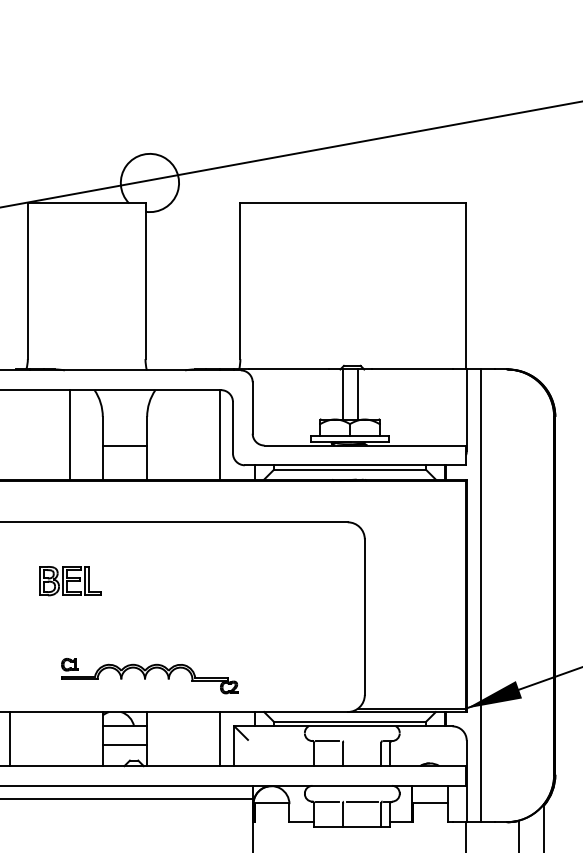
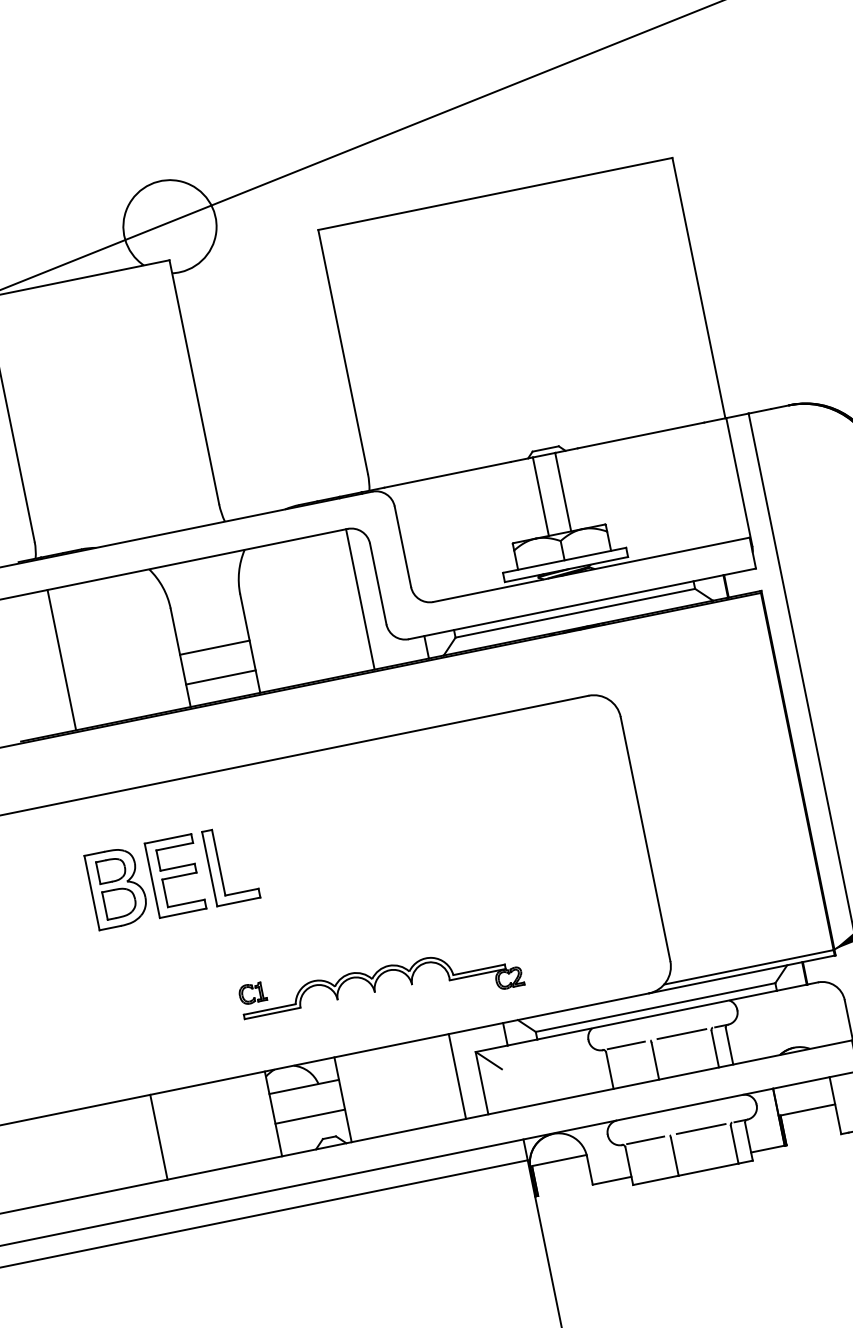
line: (69, 434) -> (61, 659), moved
line: (124, 465) -> (220, 677), added
part: (70, 580) -> (172, 875), size x1.67
part: (149, 676) -> (381, 986), moved
line: (9, 739) -> (158, 1137), moved
line: (362, 741) -> (681, 1034), added

